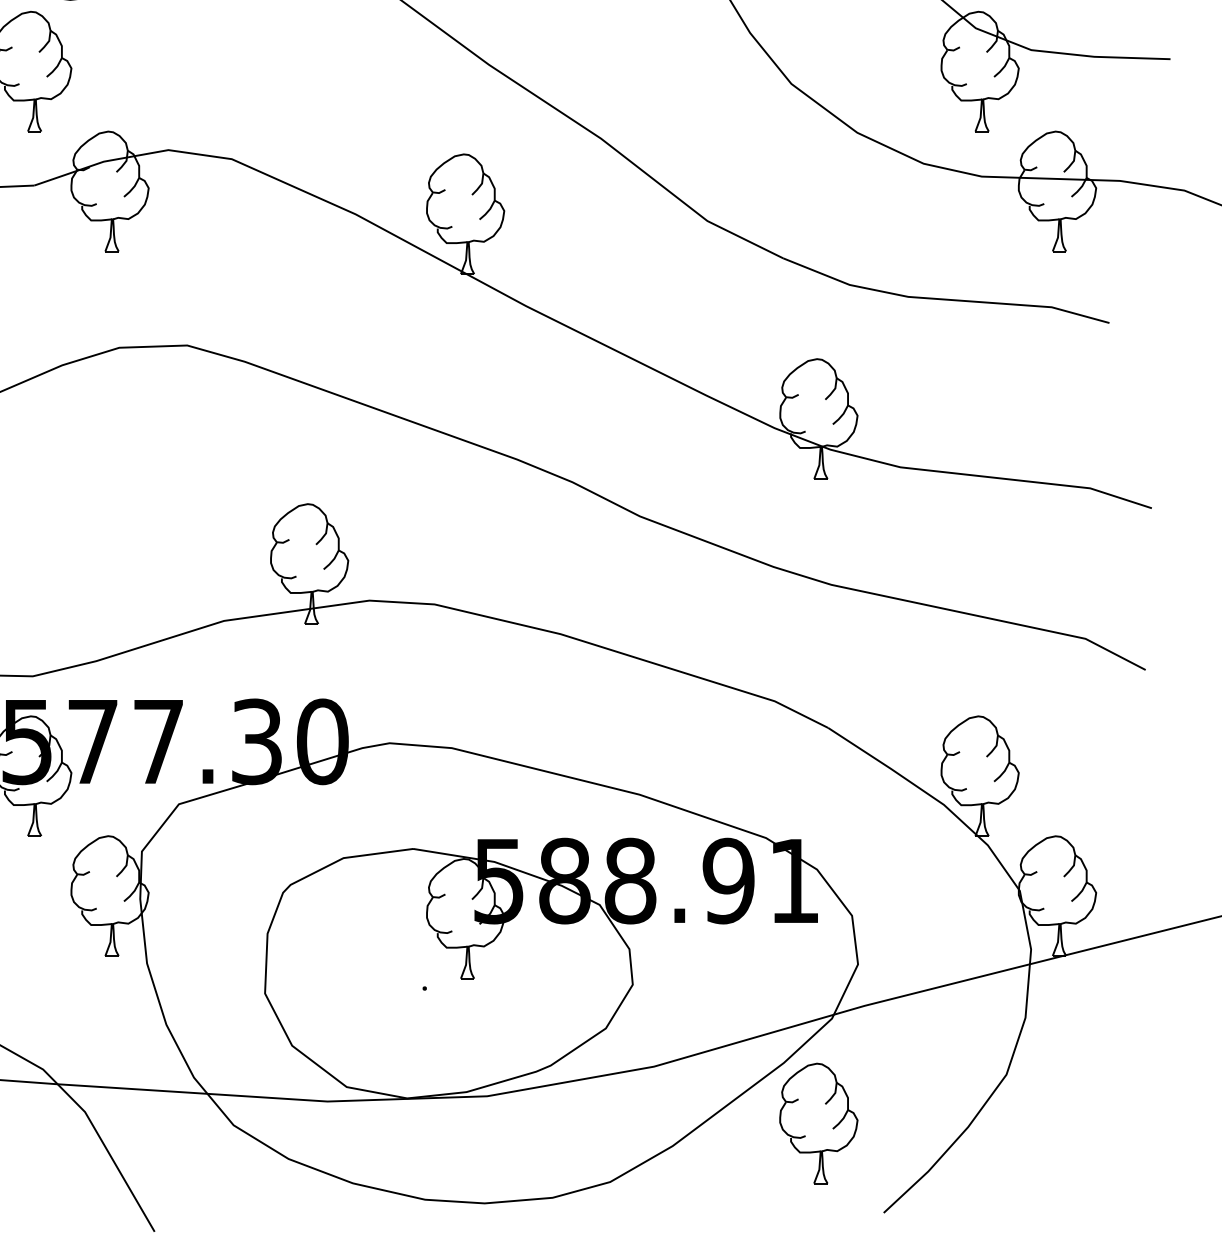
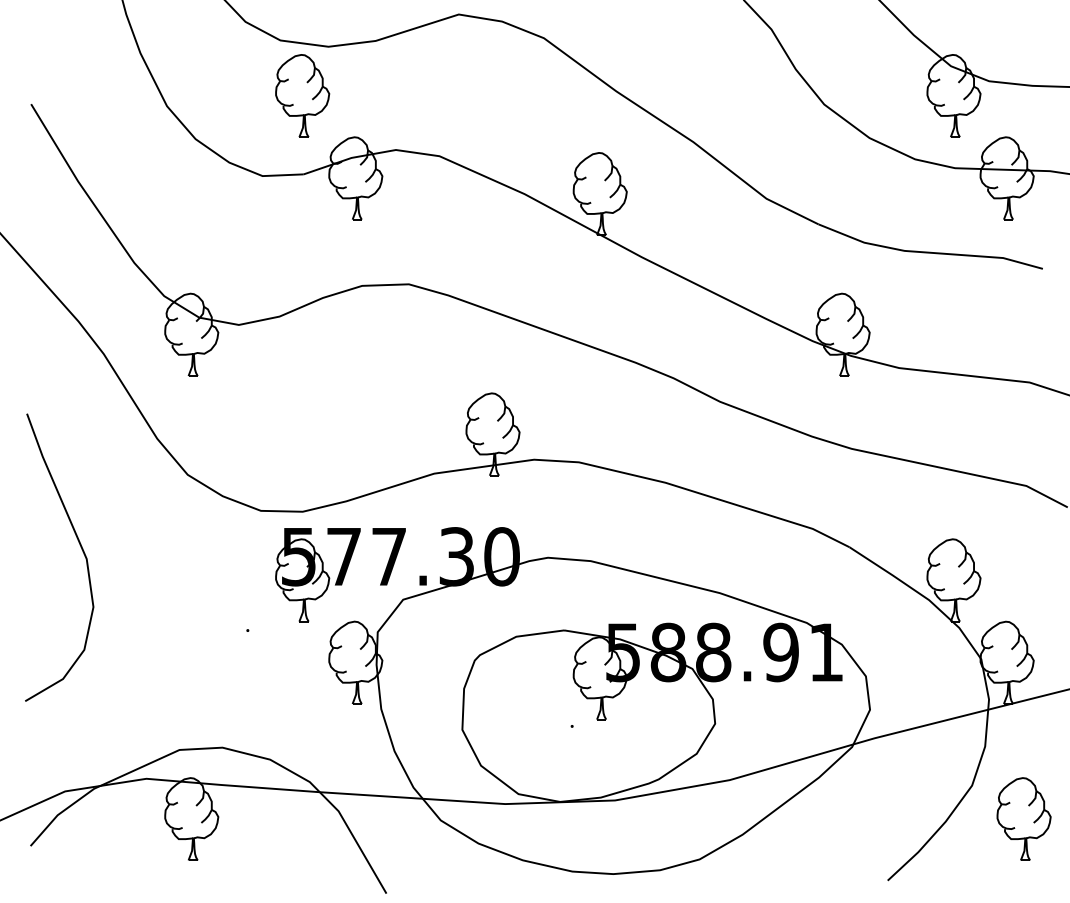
part: (817, 1122) -> (1023, 818), moved

